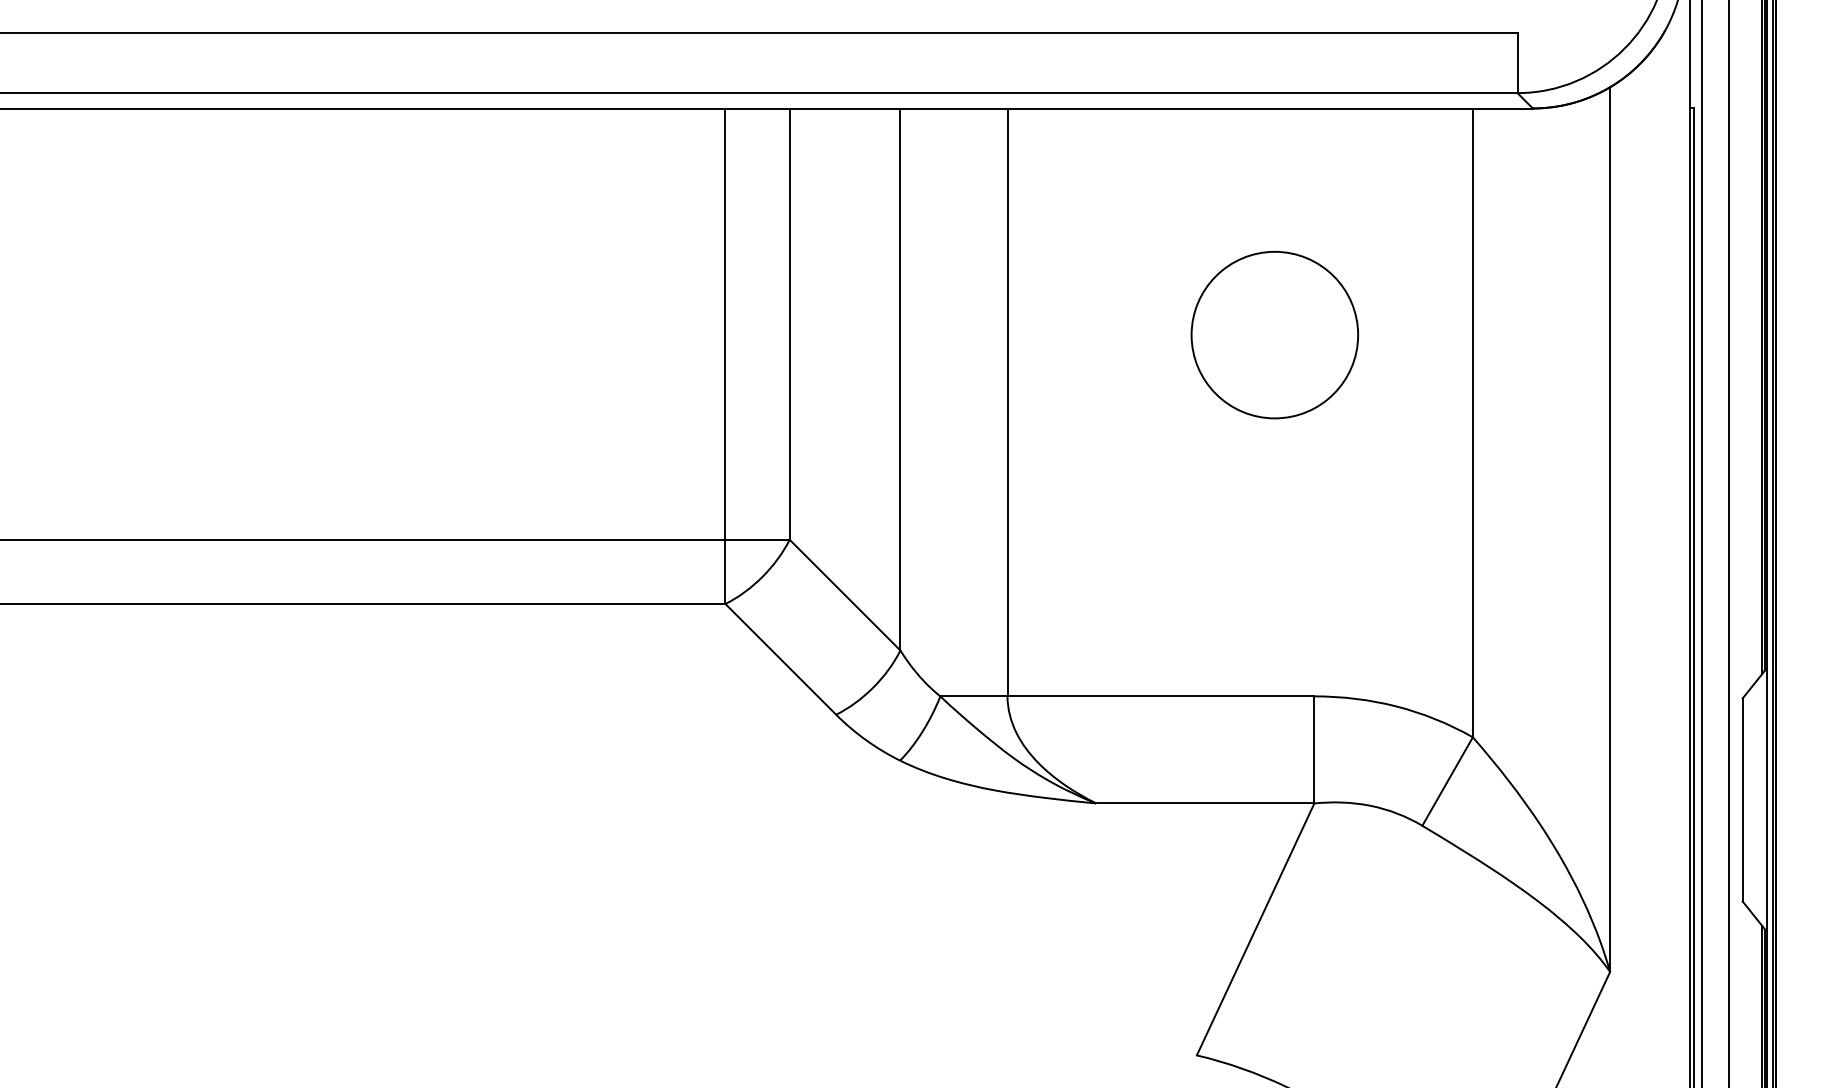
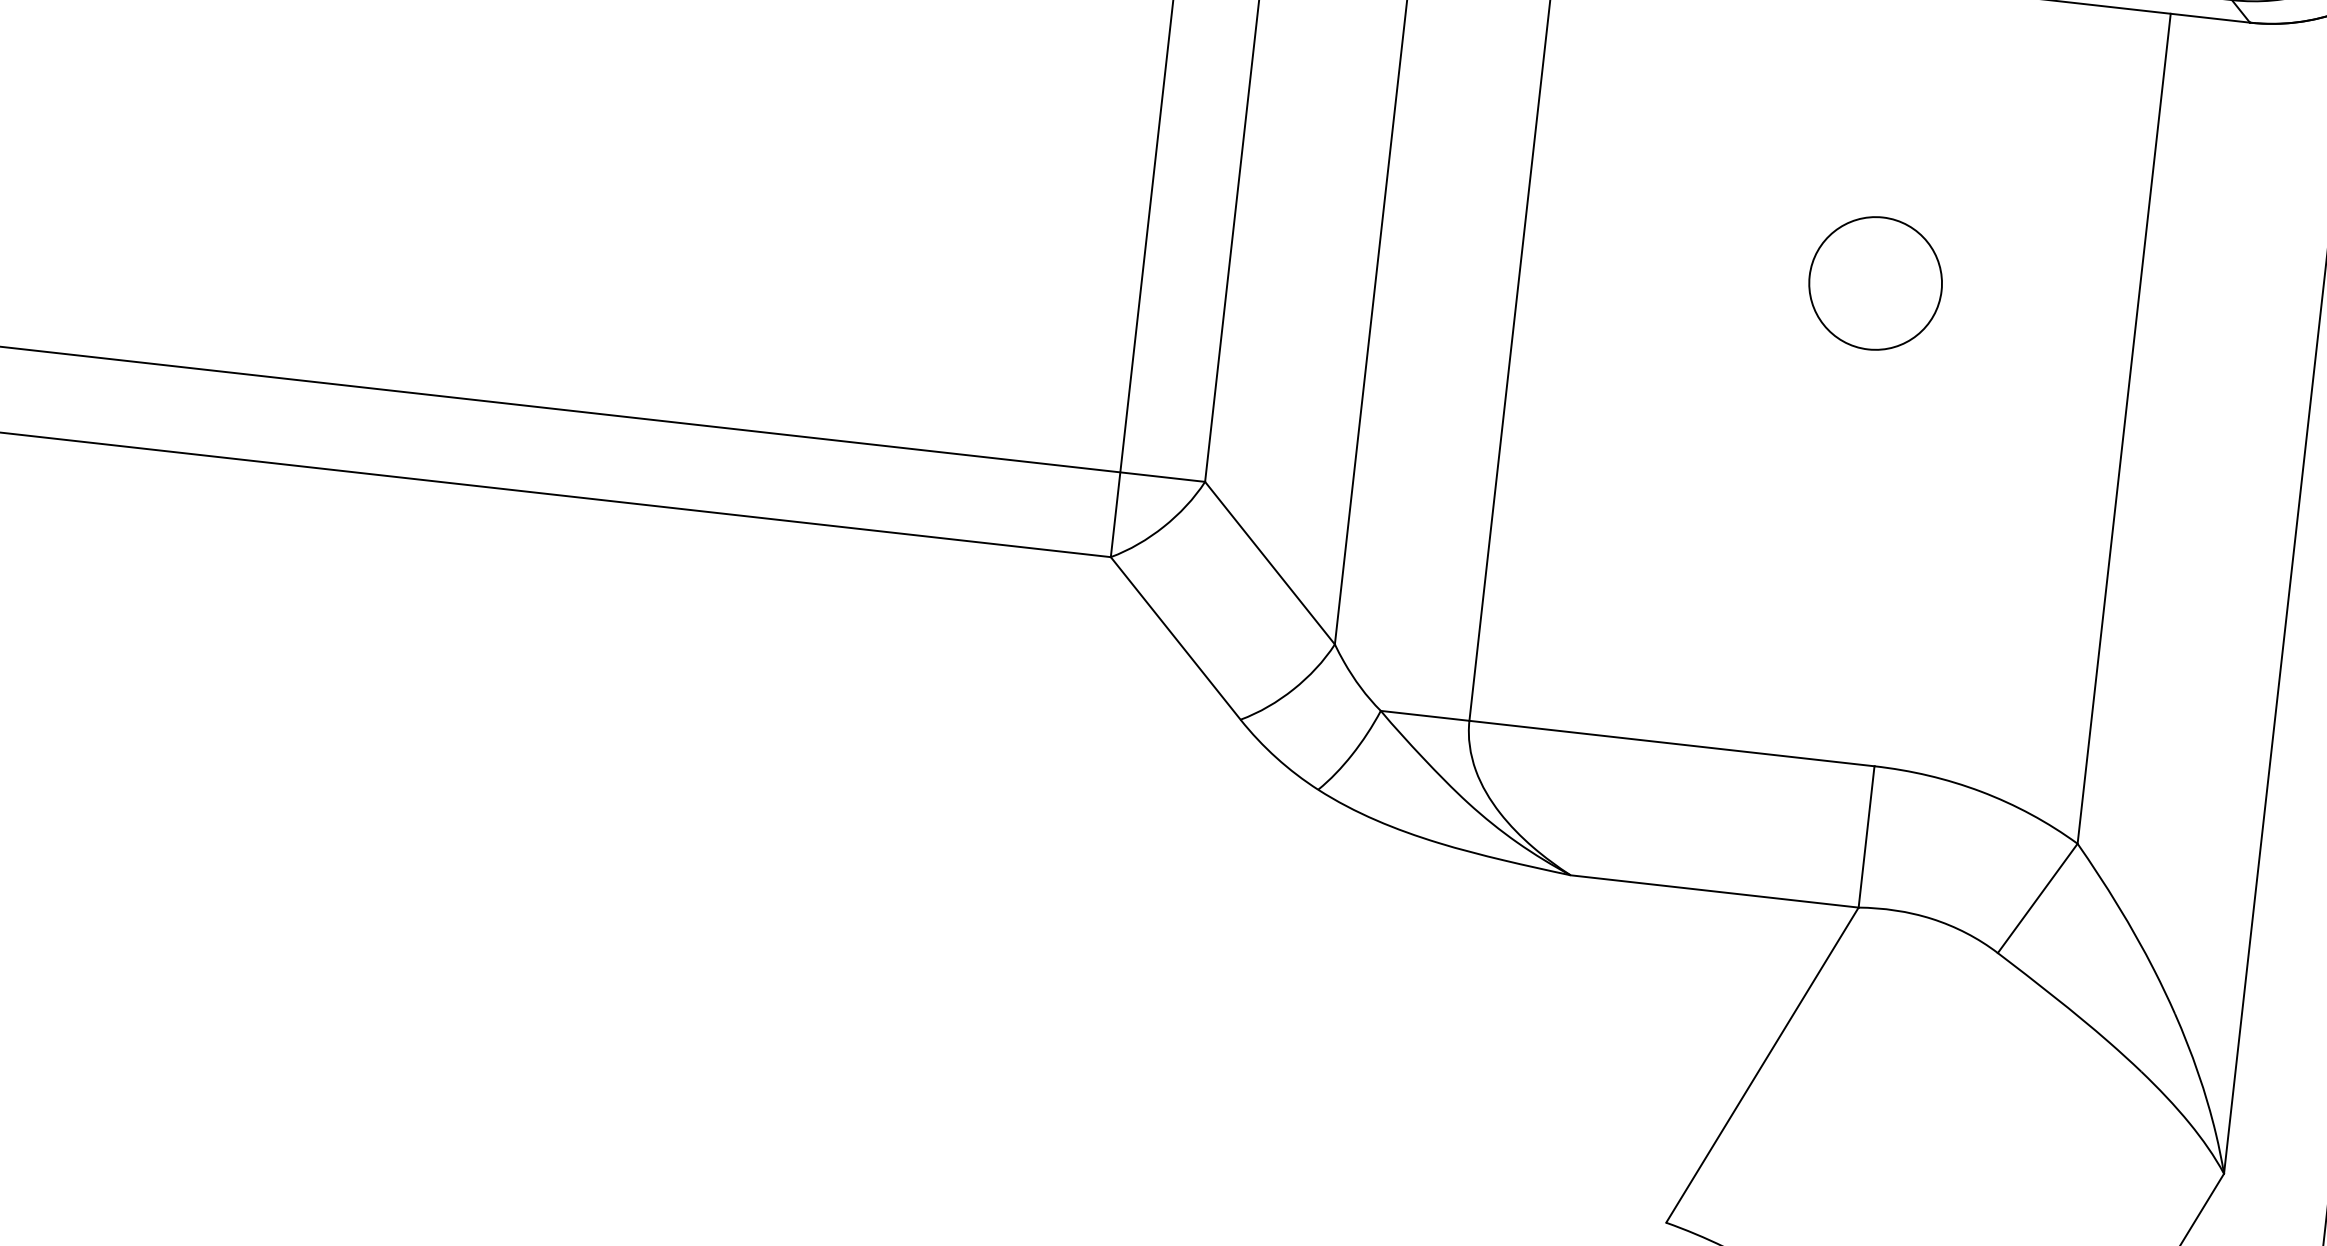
circle: (1274, 334) -> (1875, 282), size x0.6

